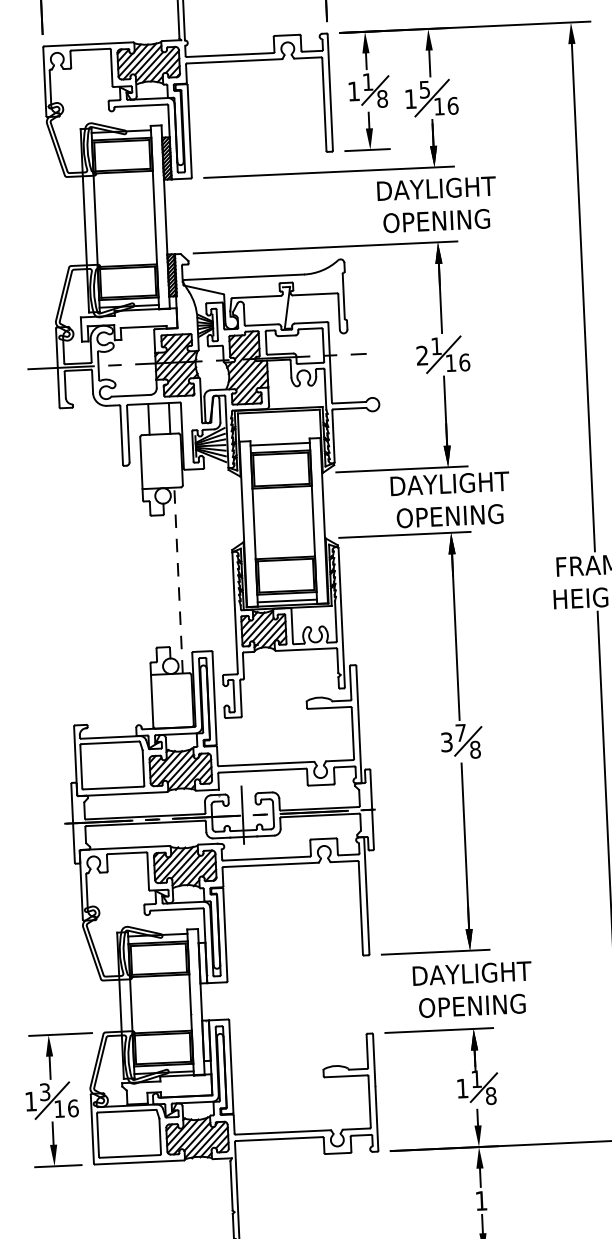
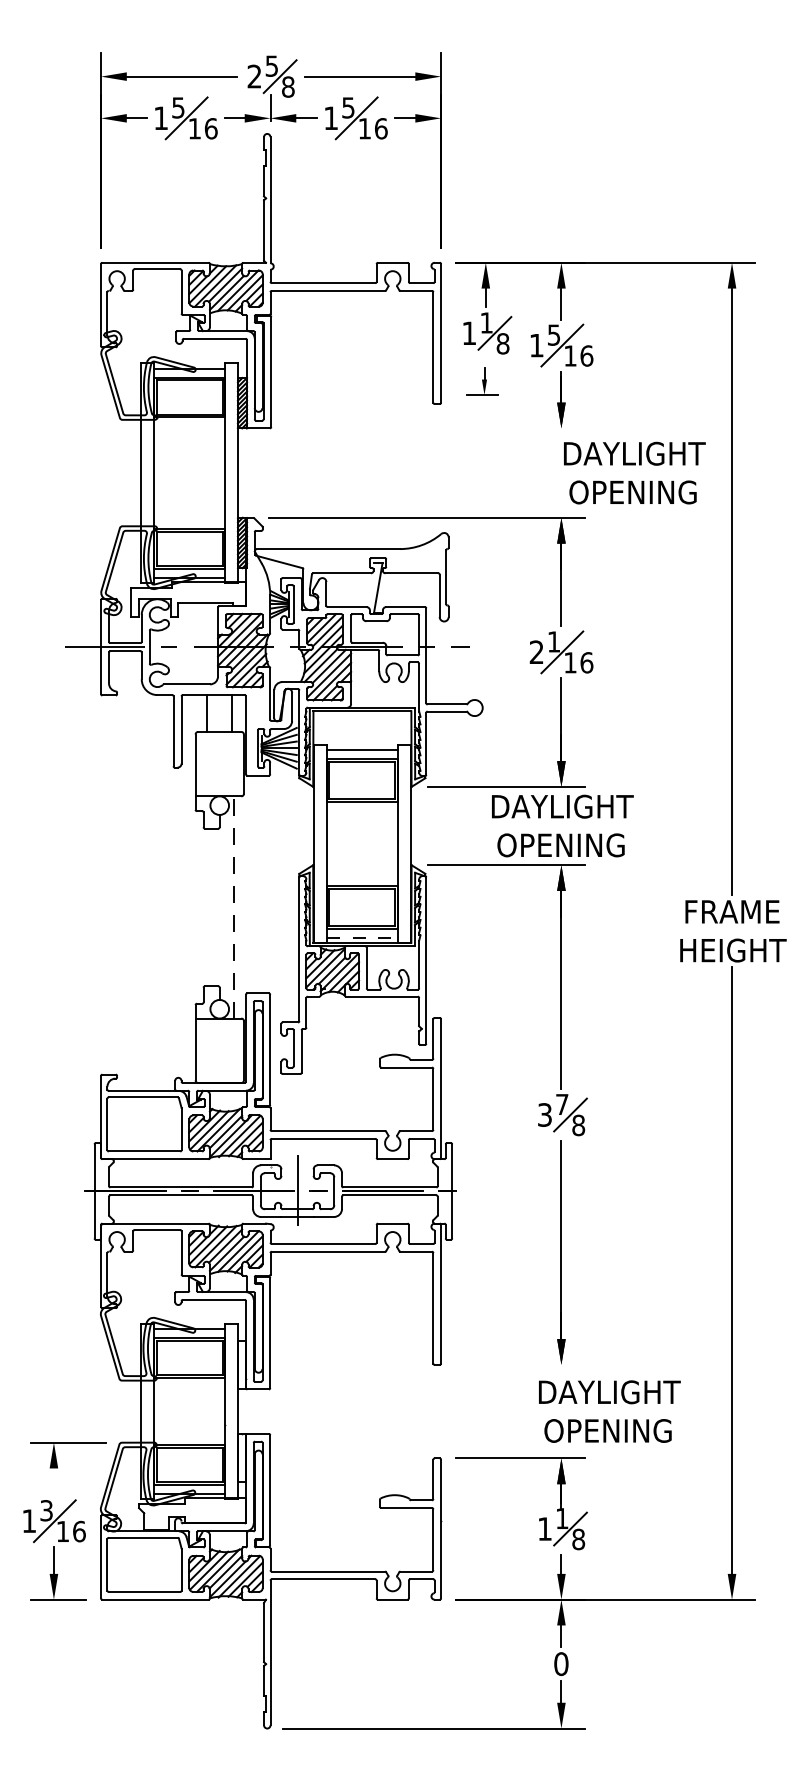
part: (366, 131) -> (482, 381), size x0.6
line: (329, 172) -> (435, 428), removed
text: (437, 204) -> (634, 472), moved
line: (287, 600) -> (362, 937), solid -> dashed
line: (435, 951) -> (519, 1364), removed
text: (472, 989) -> (609, 1411), moved
line: (49, 1067) -> (53, 1481), removed
text: (481, 1201) -> (561, 1664), 1 -> 0

